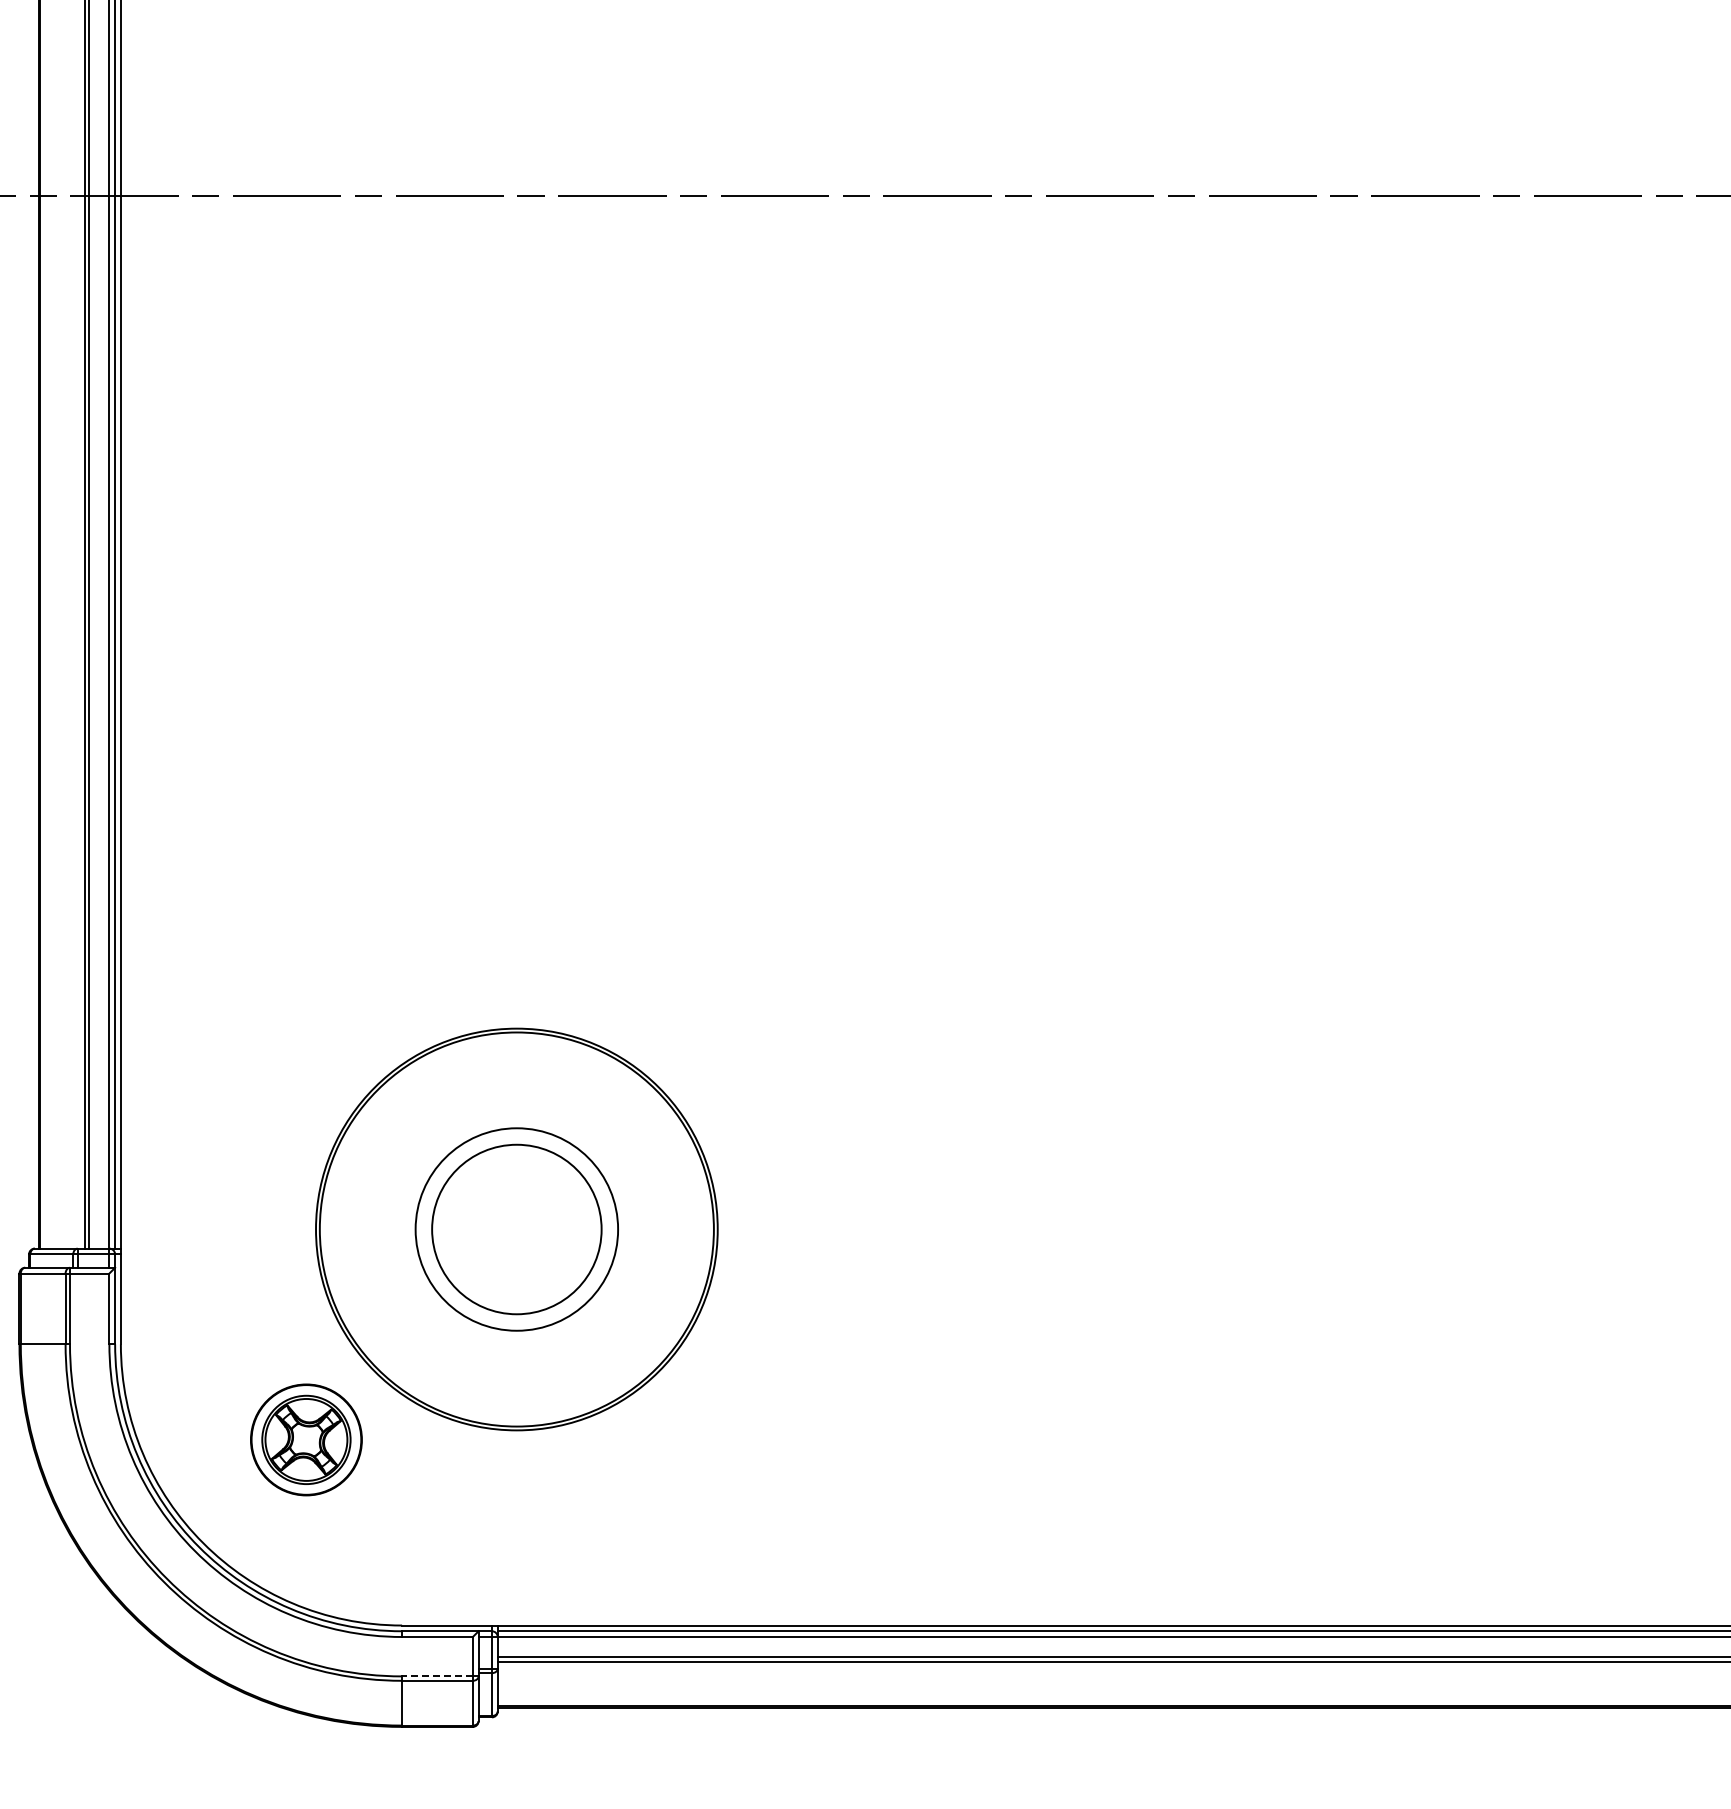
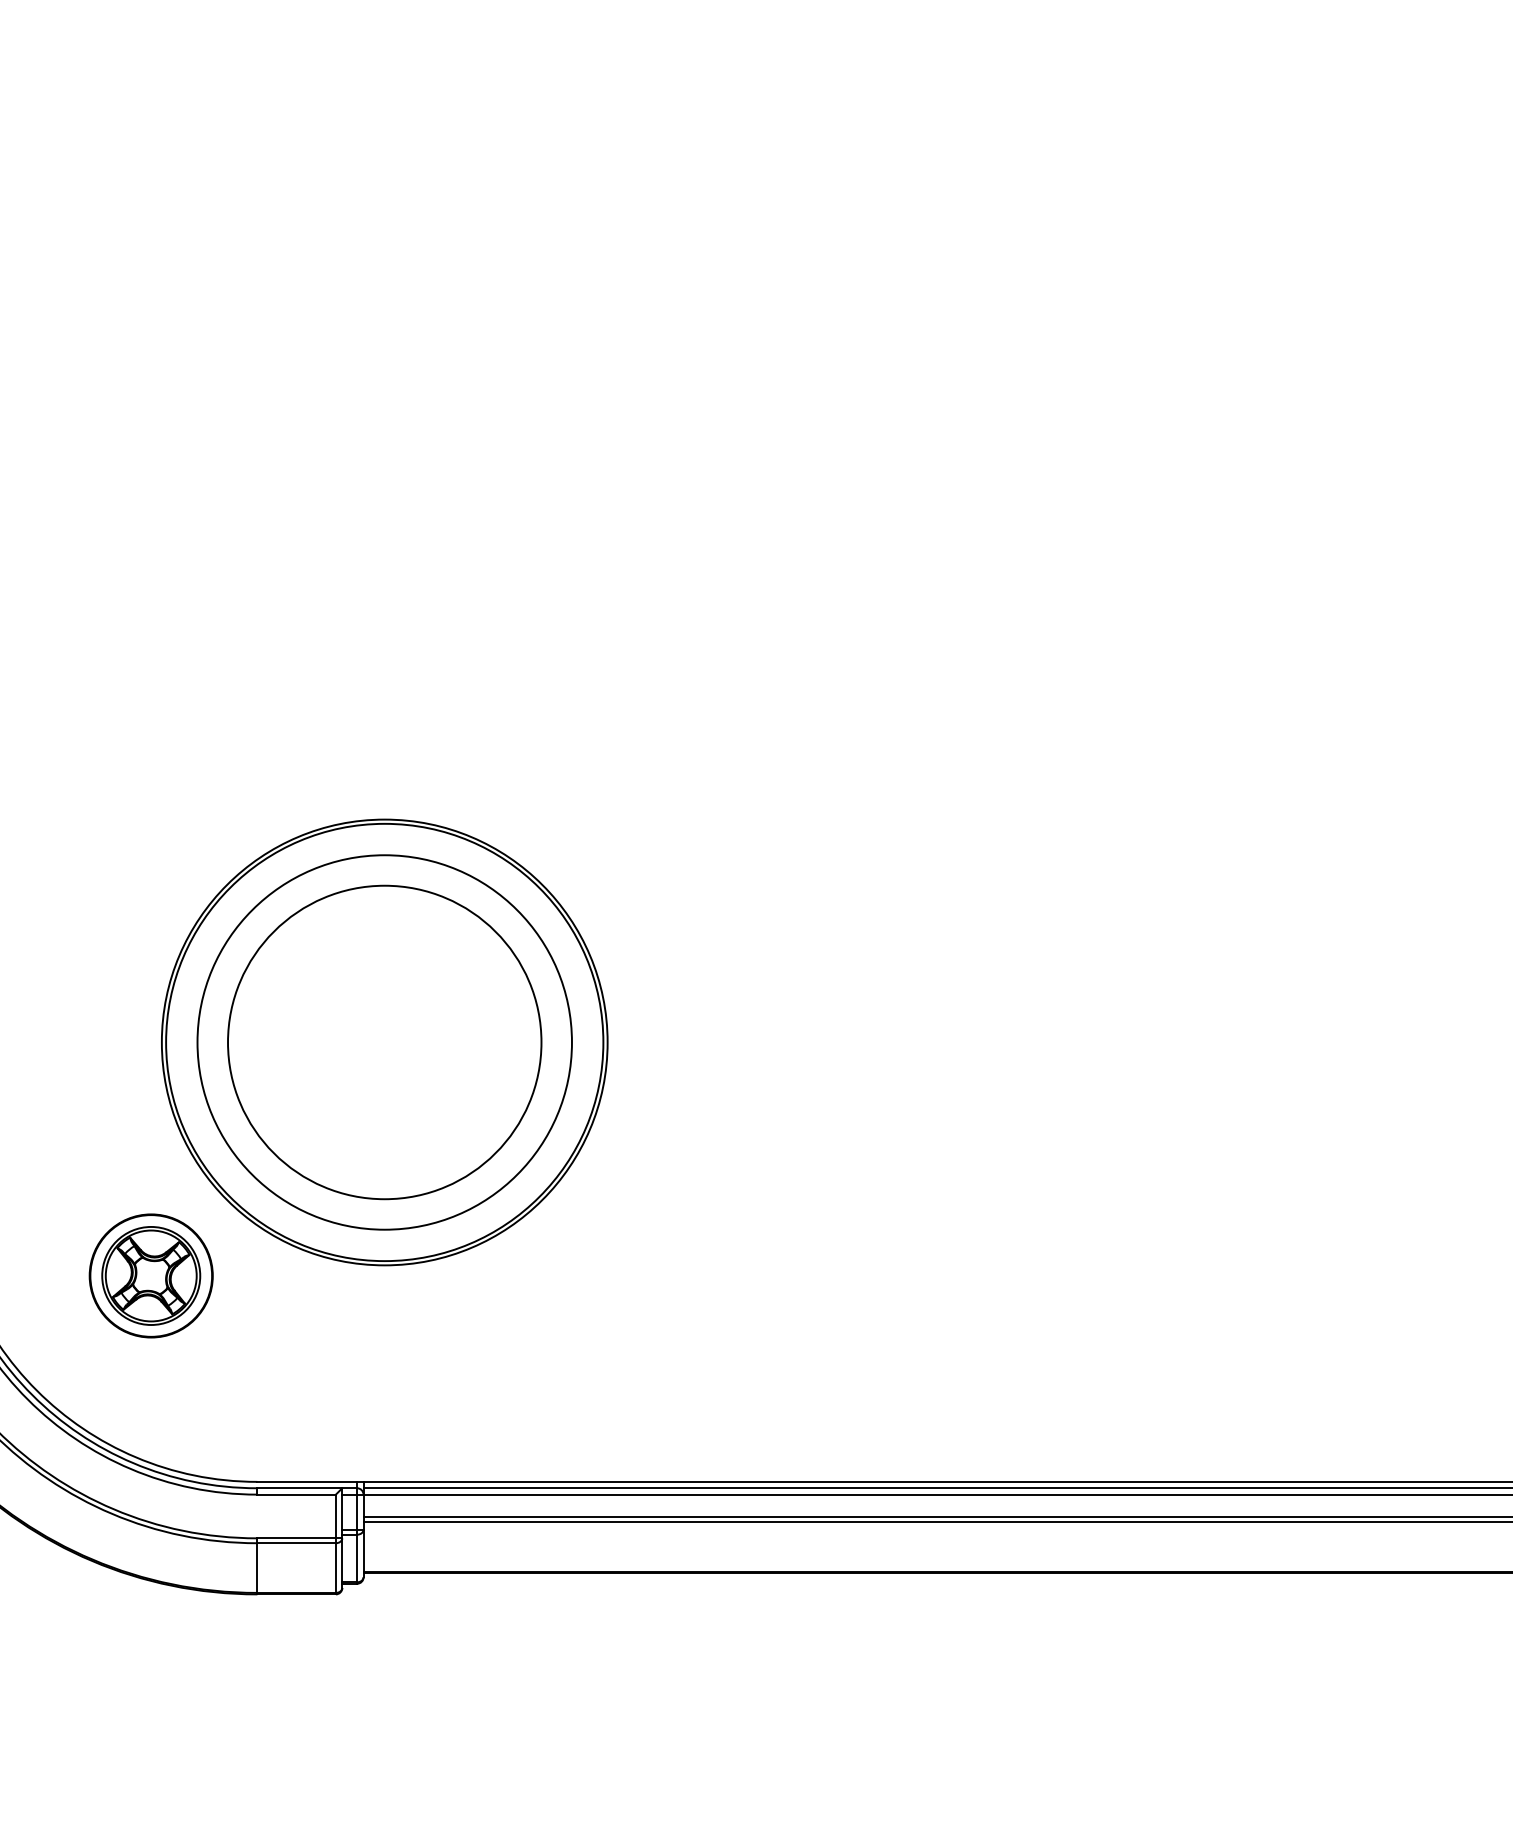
circle: (516, 1229) -> (384, 1042), size x1.67
circle: (516, 1229) -> (384, 1042), size x1.67
line: (436, 1676) -> (295, 1538), dashed -> solid

